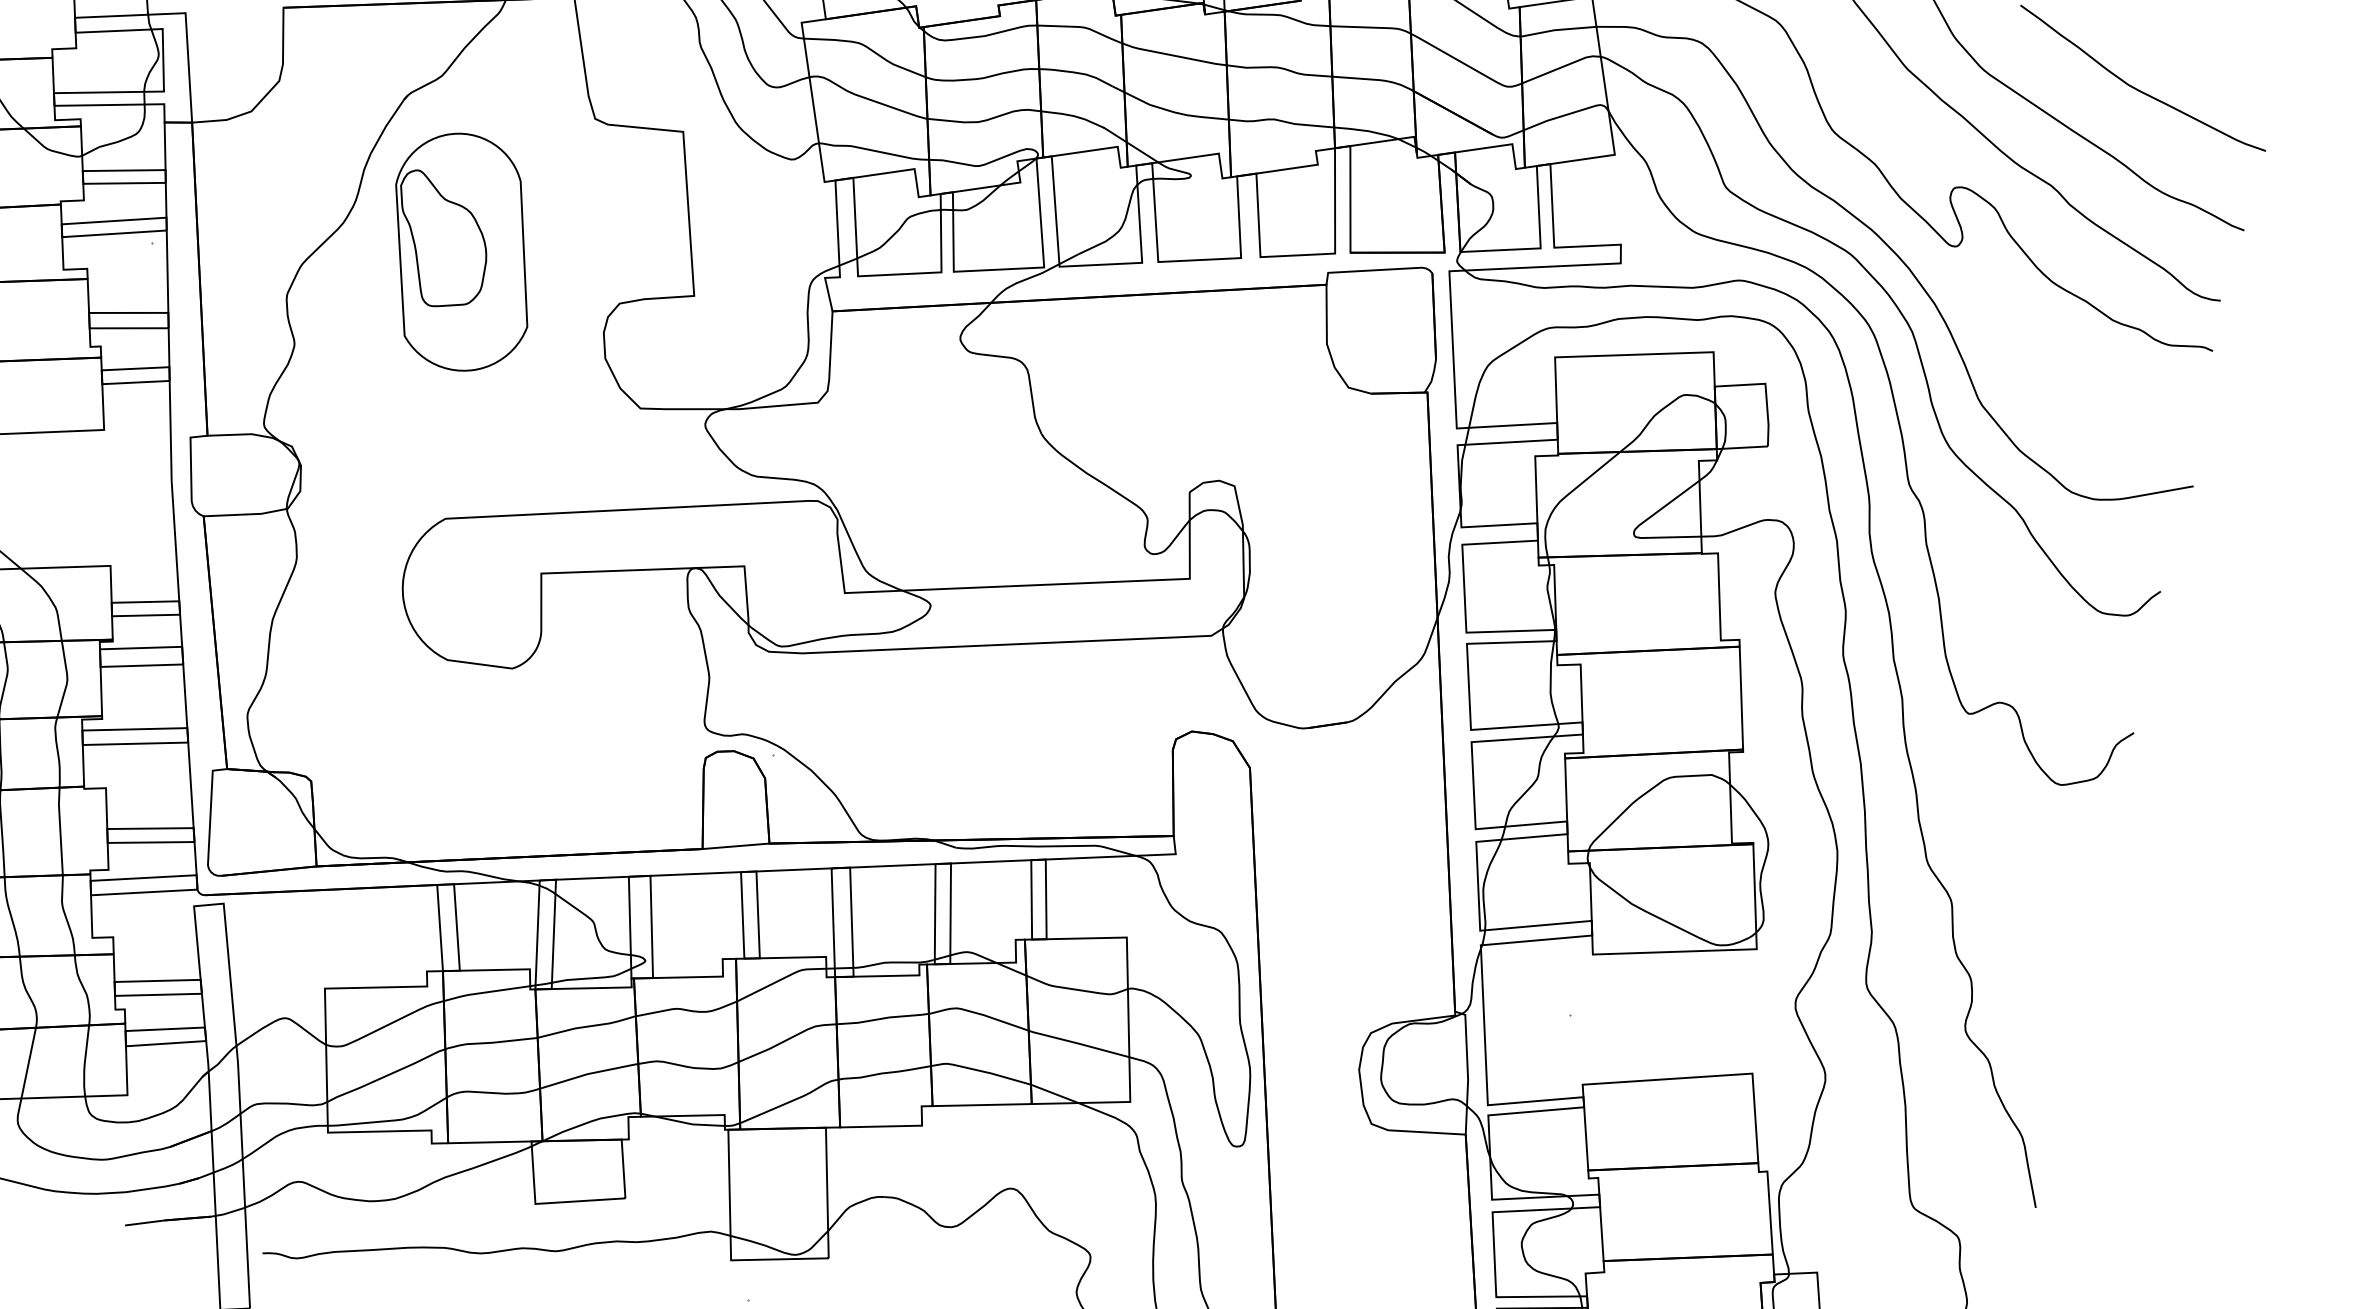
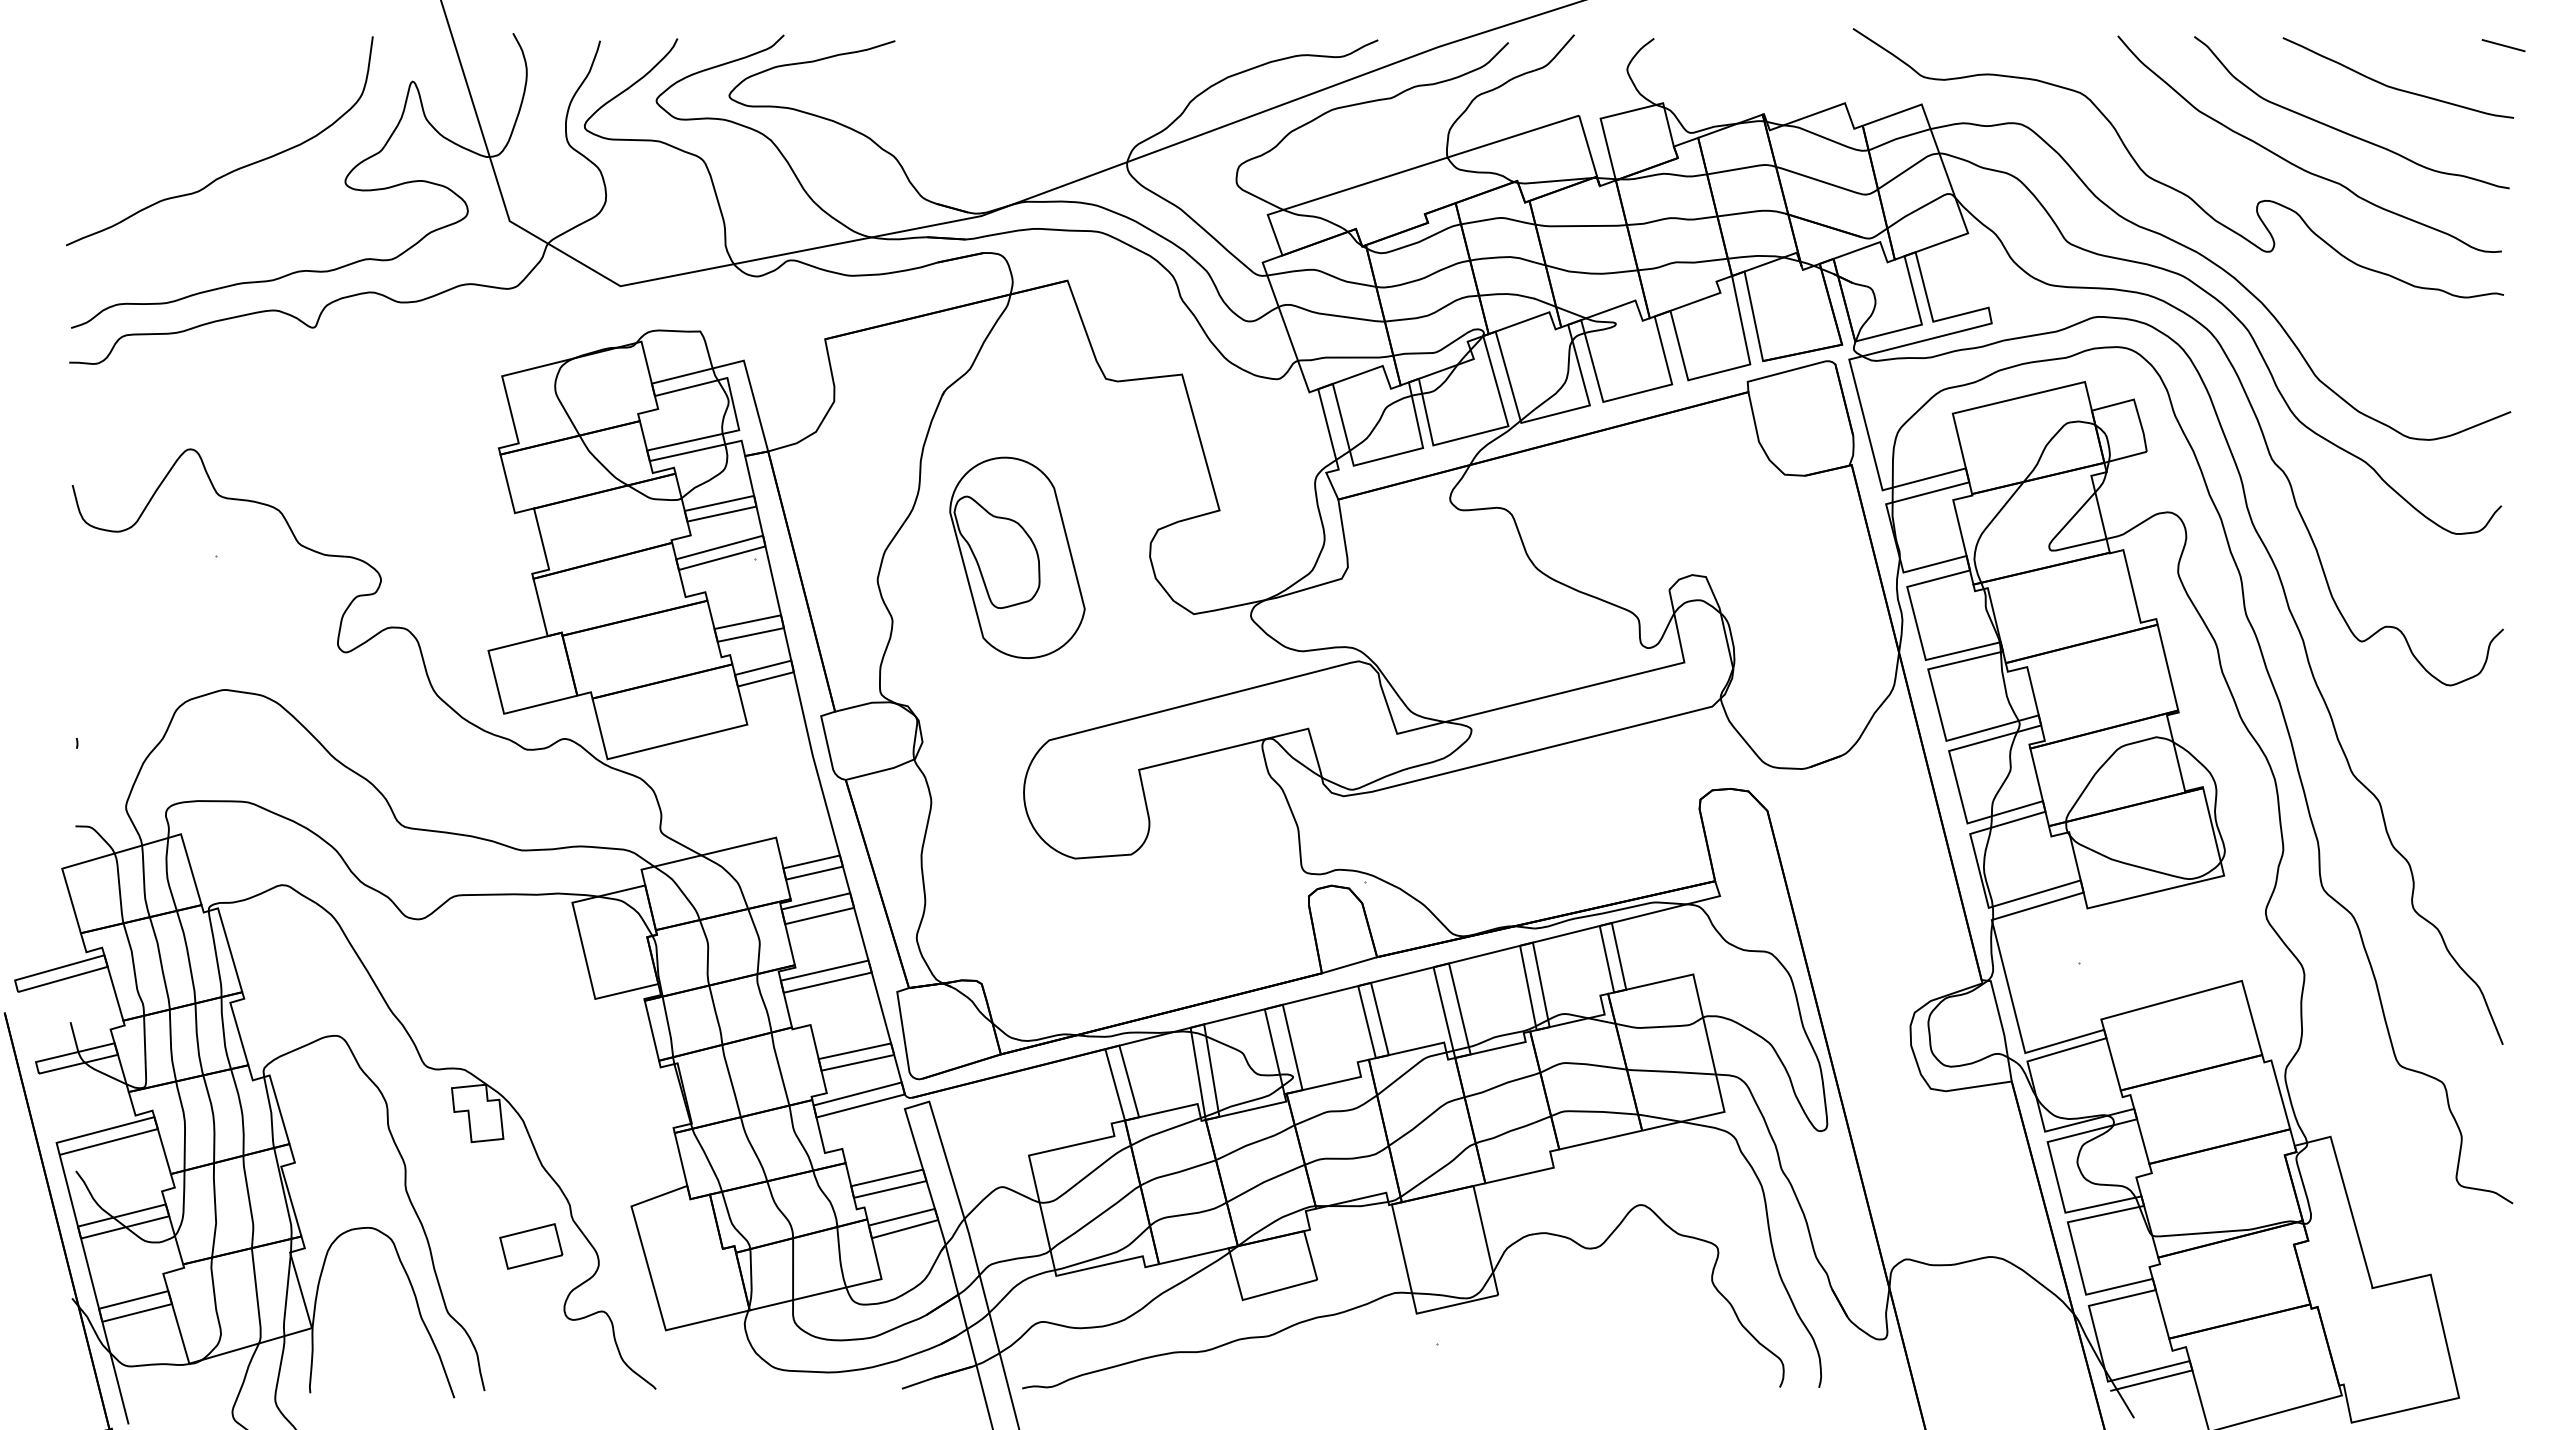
line: (2270, 65) -> (2503, 45), added
part: (462, 252) -> (1017, 557), moved

